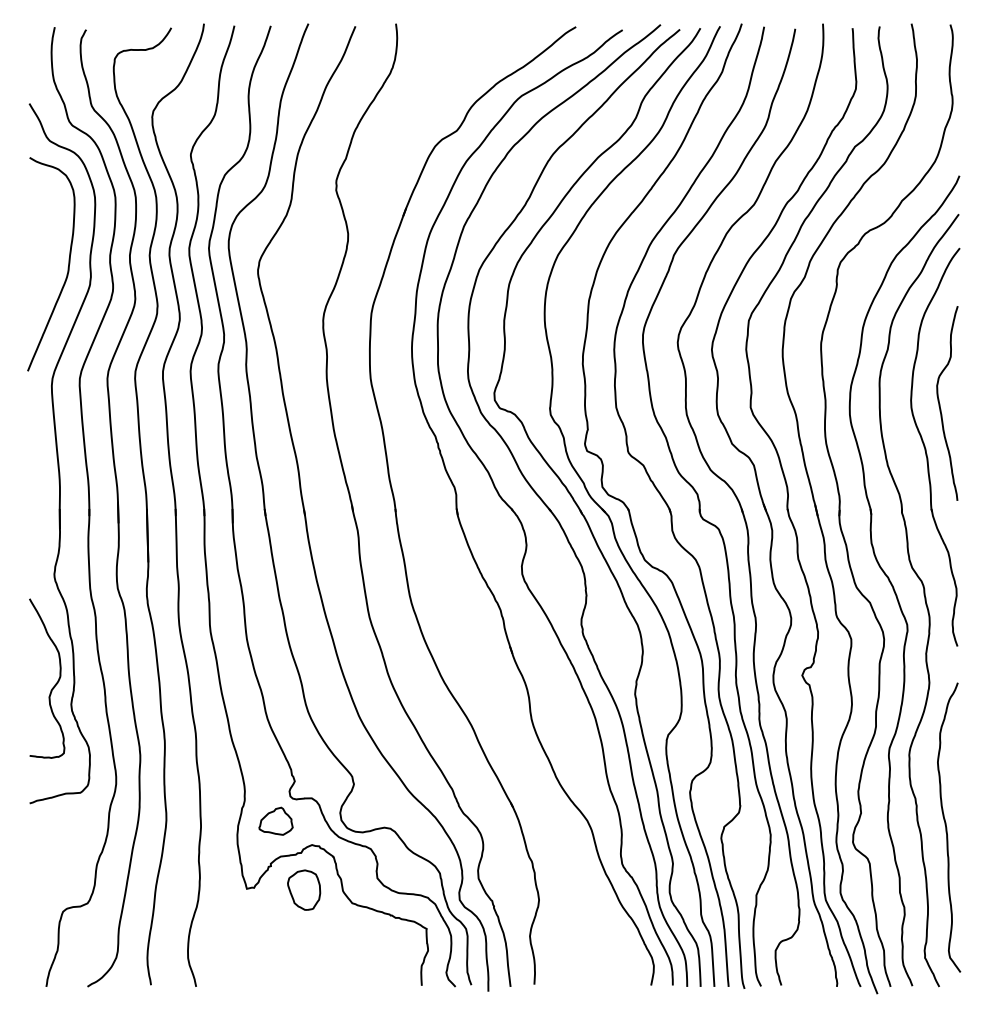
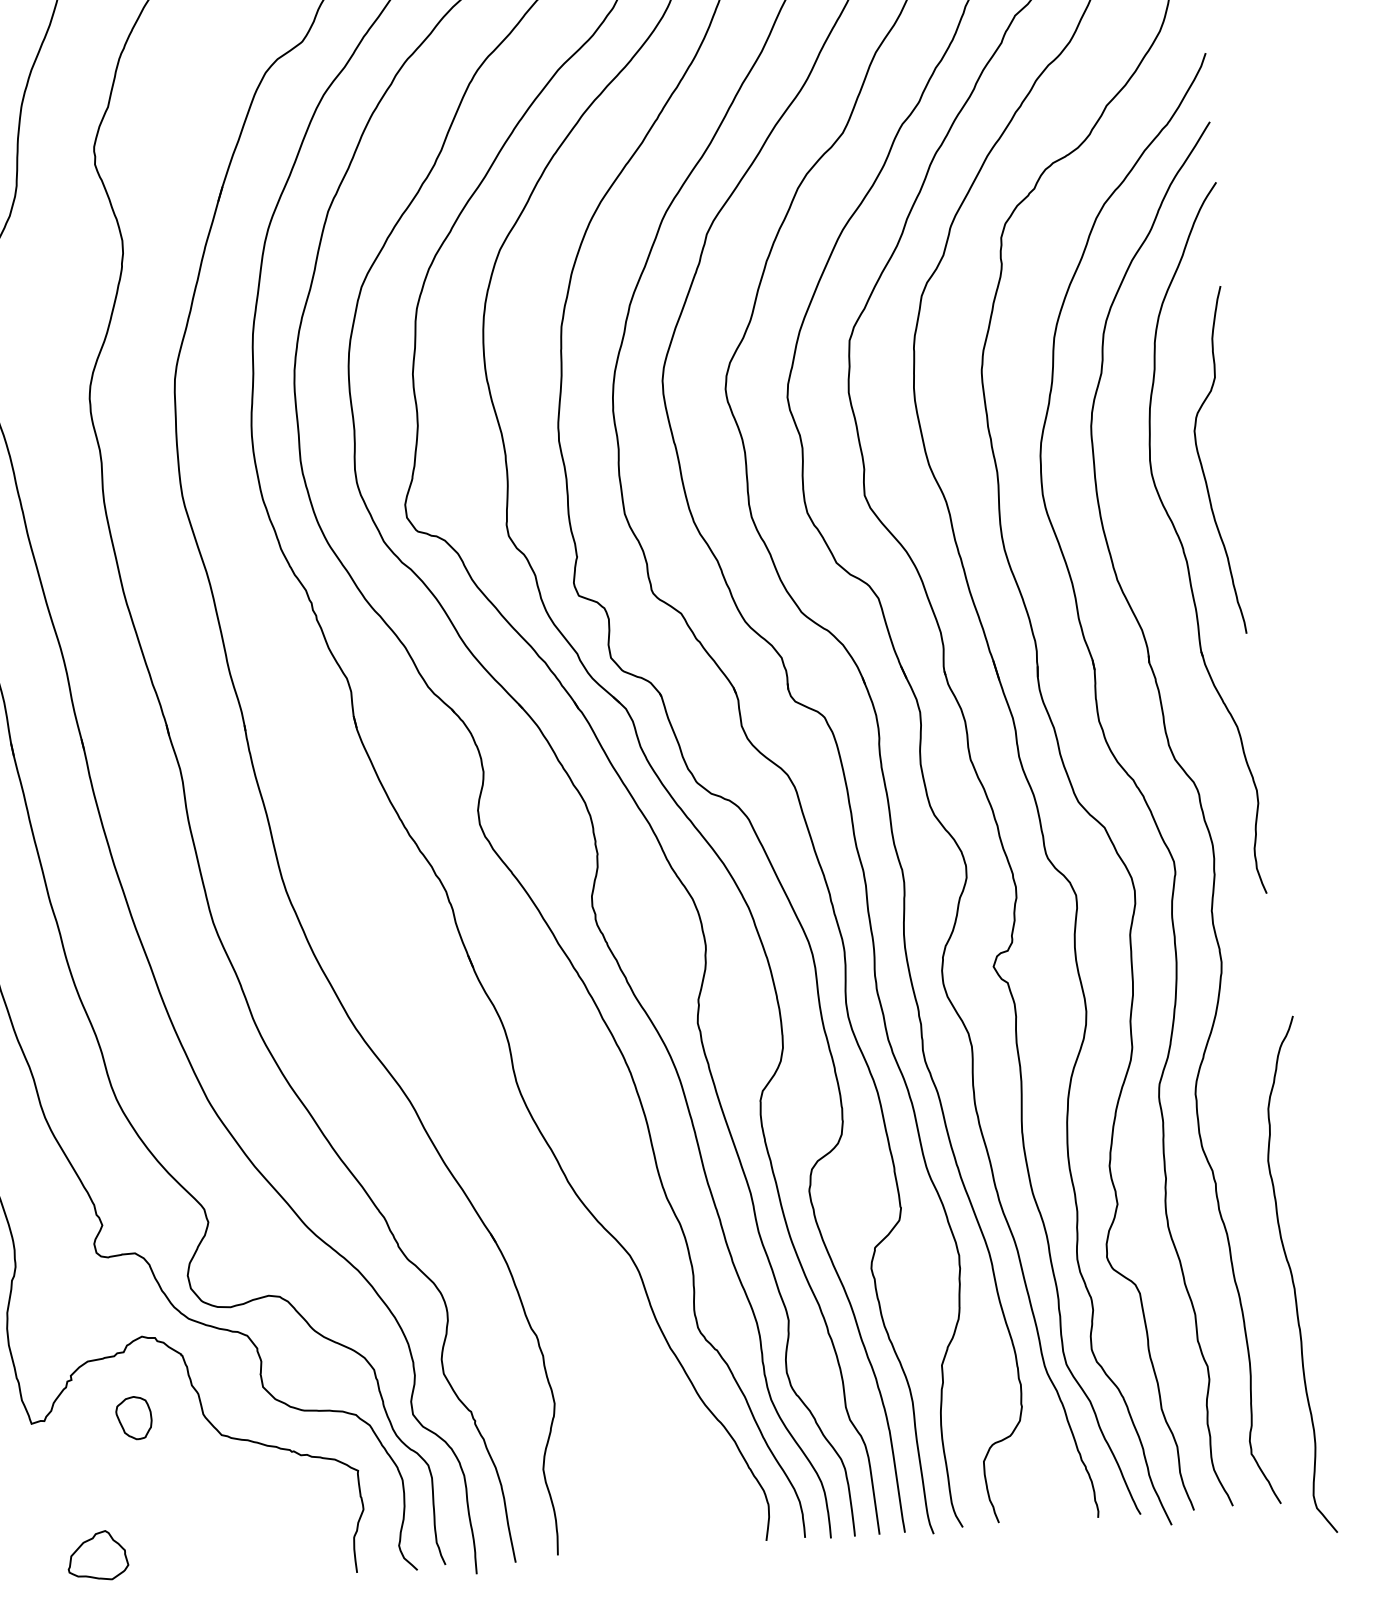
part: (275, 820) -> (96, 1554), moved
curve: (947, 827) -> (1294, 1275), moved
part: (304, 889) -> (134, 1417), size x0.6

